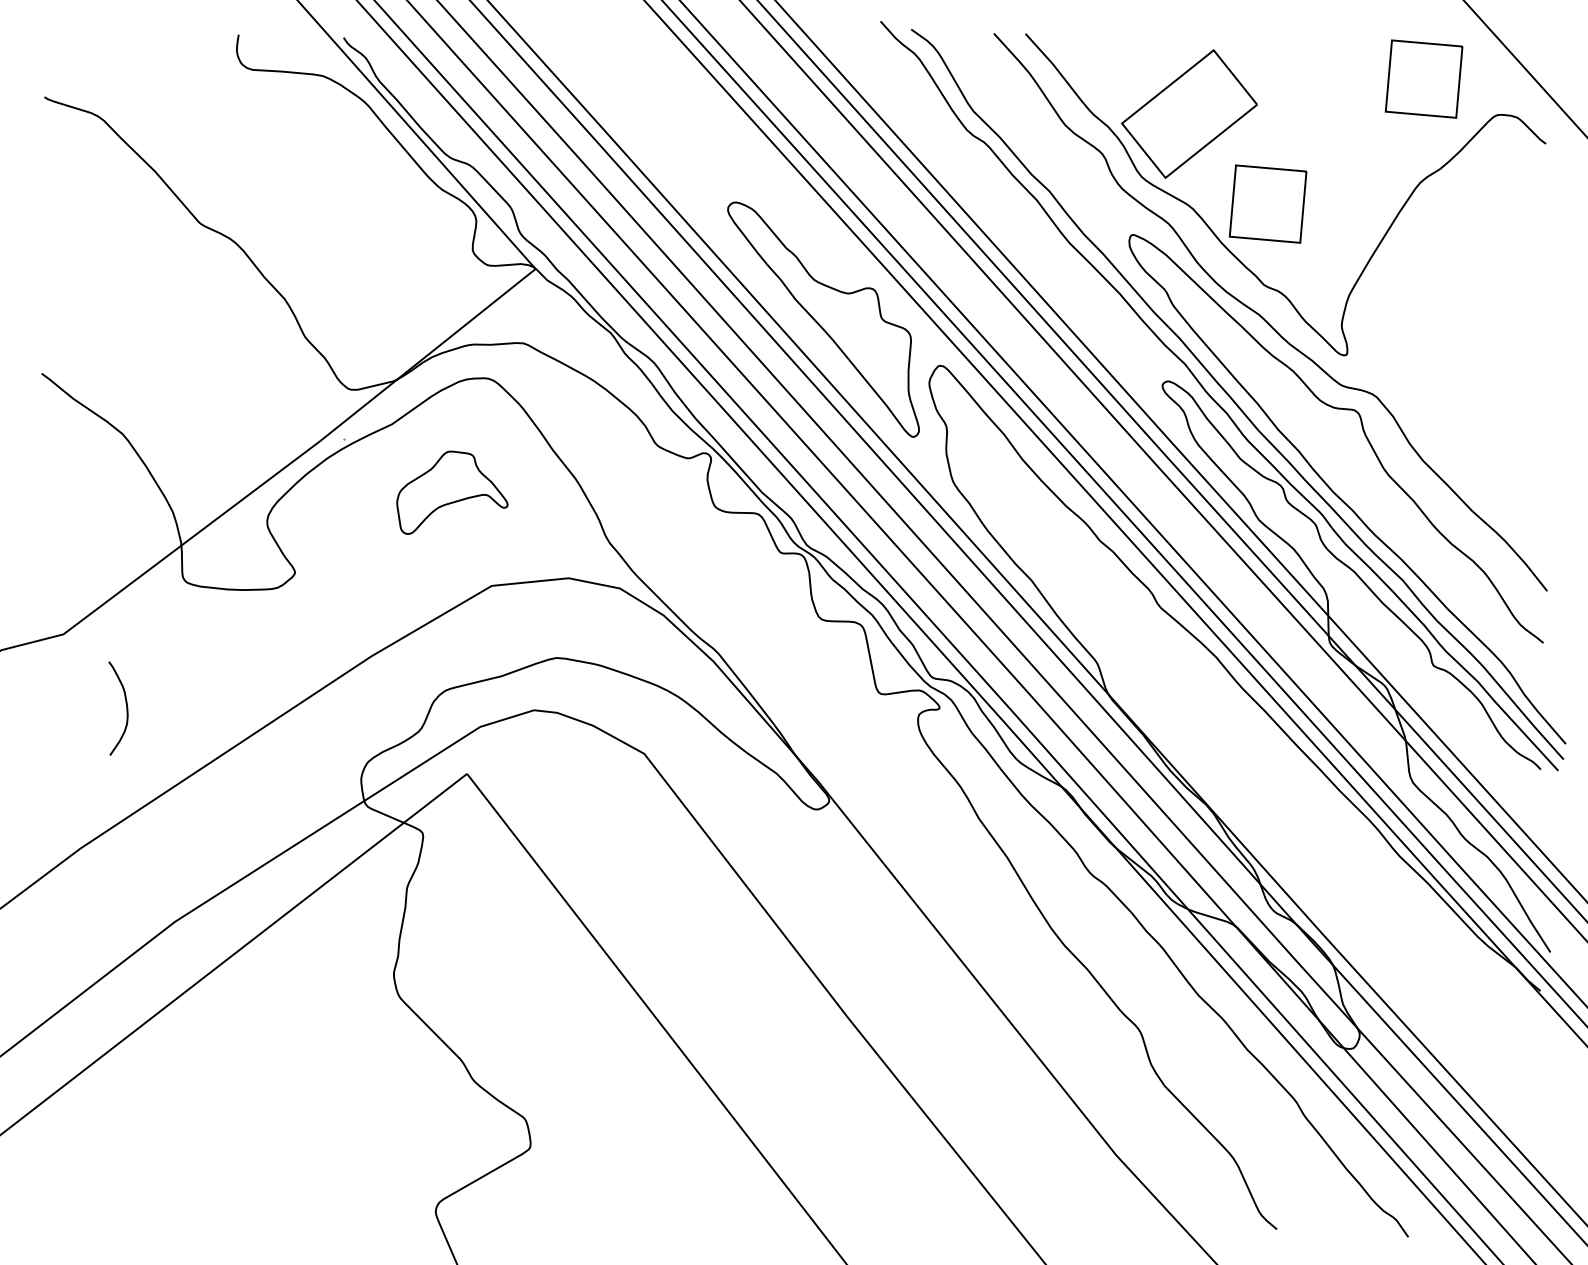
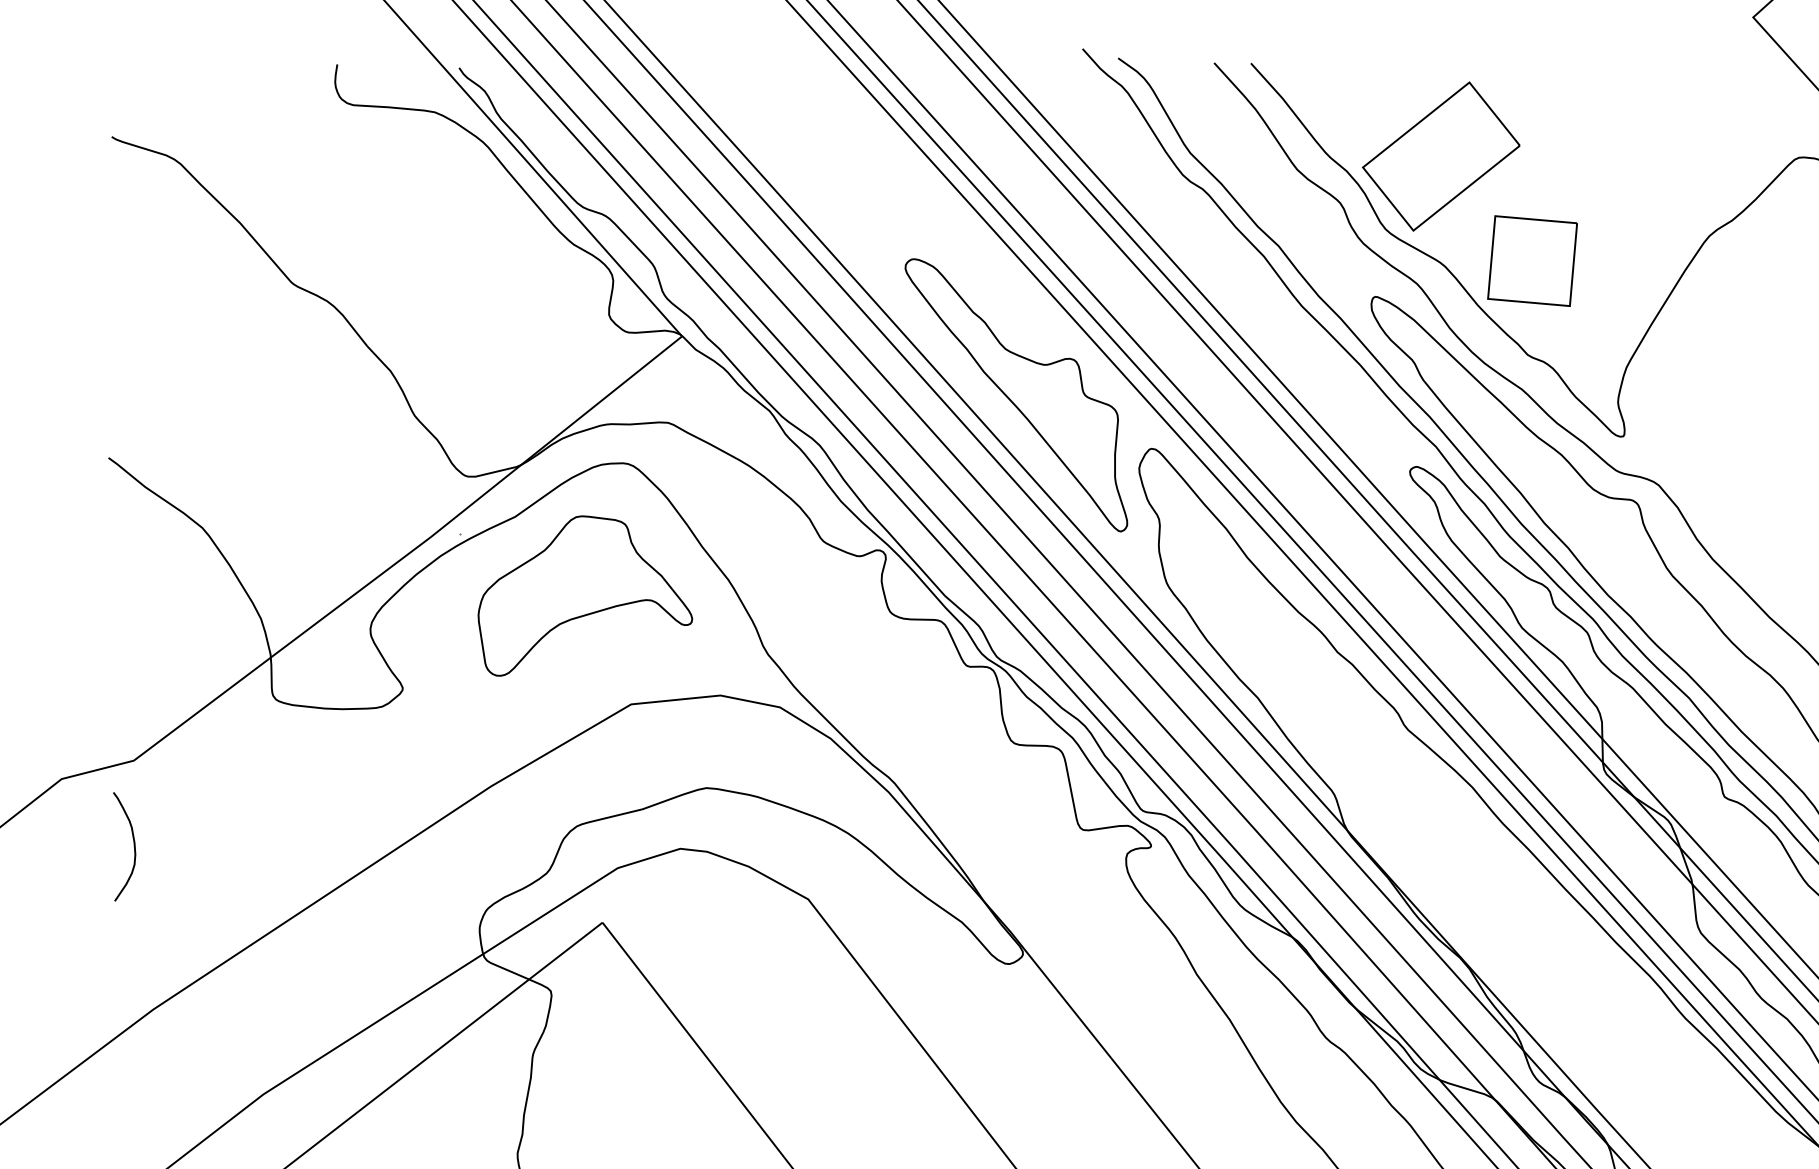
part: (1423, 78) -> (1713, 115), removed
part: (452, 492) -> (585, 595), size x1.67
curve: (126, 708) -> (133, 846), moved

